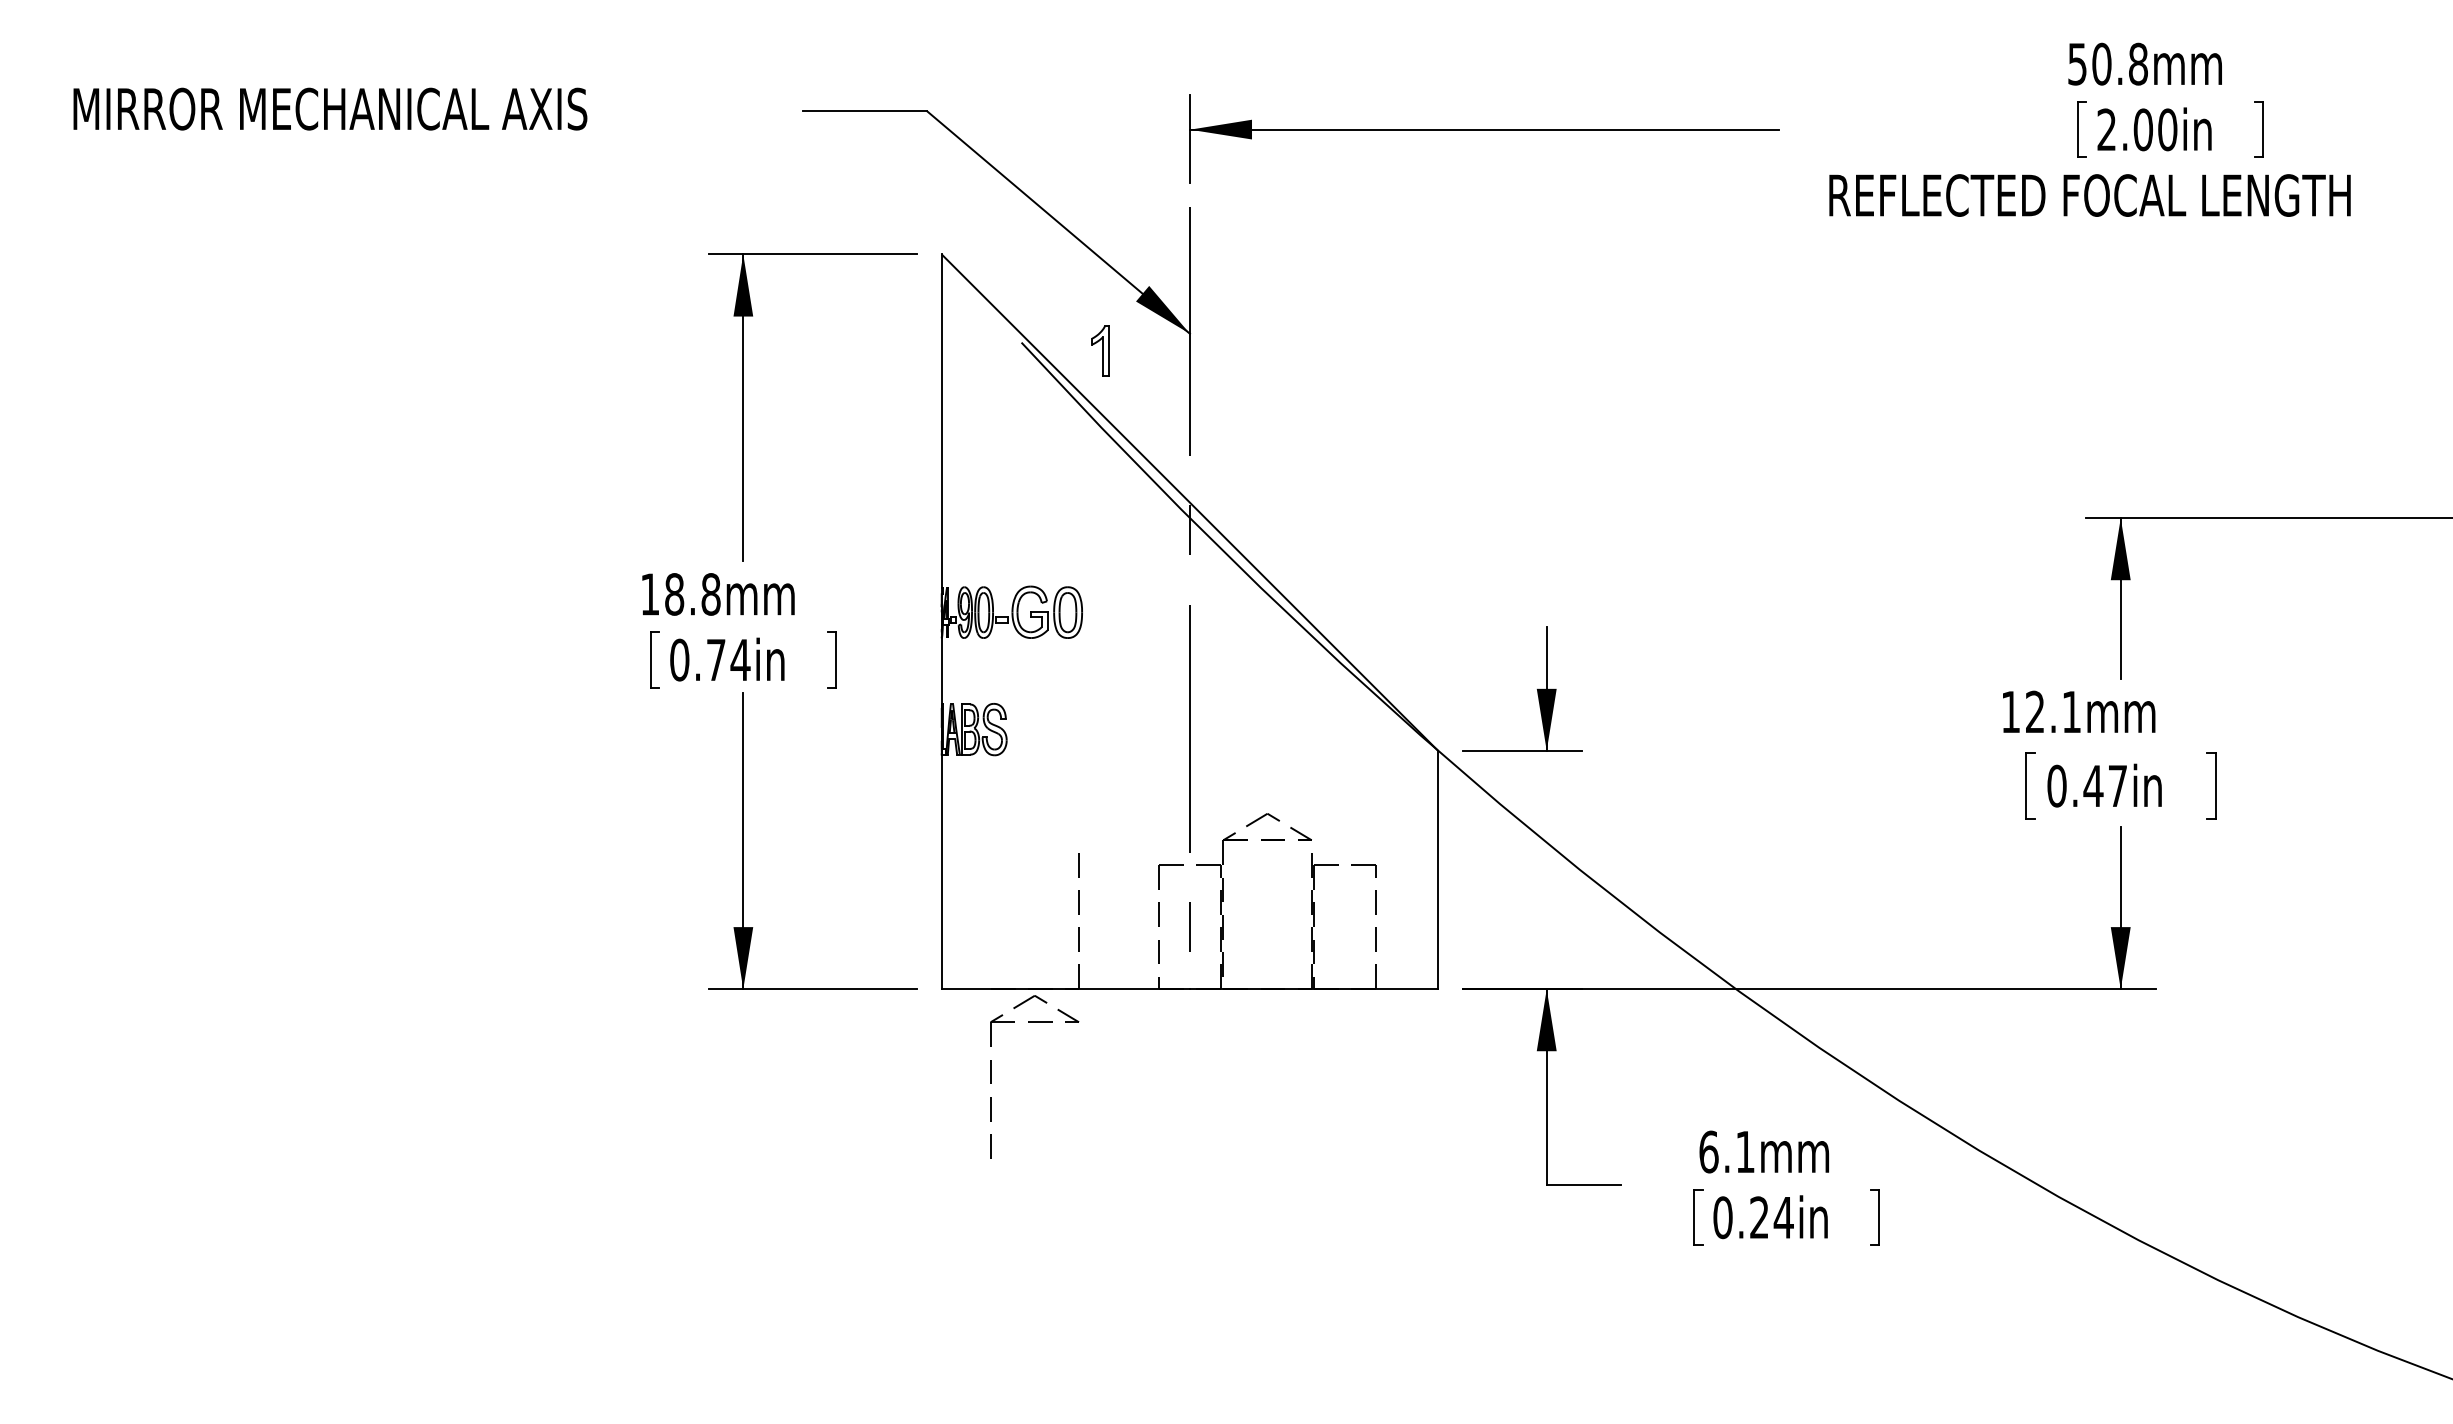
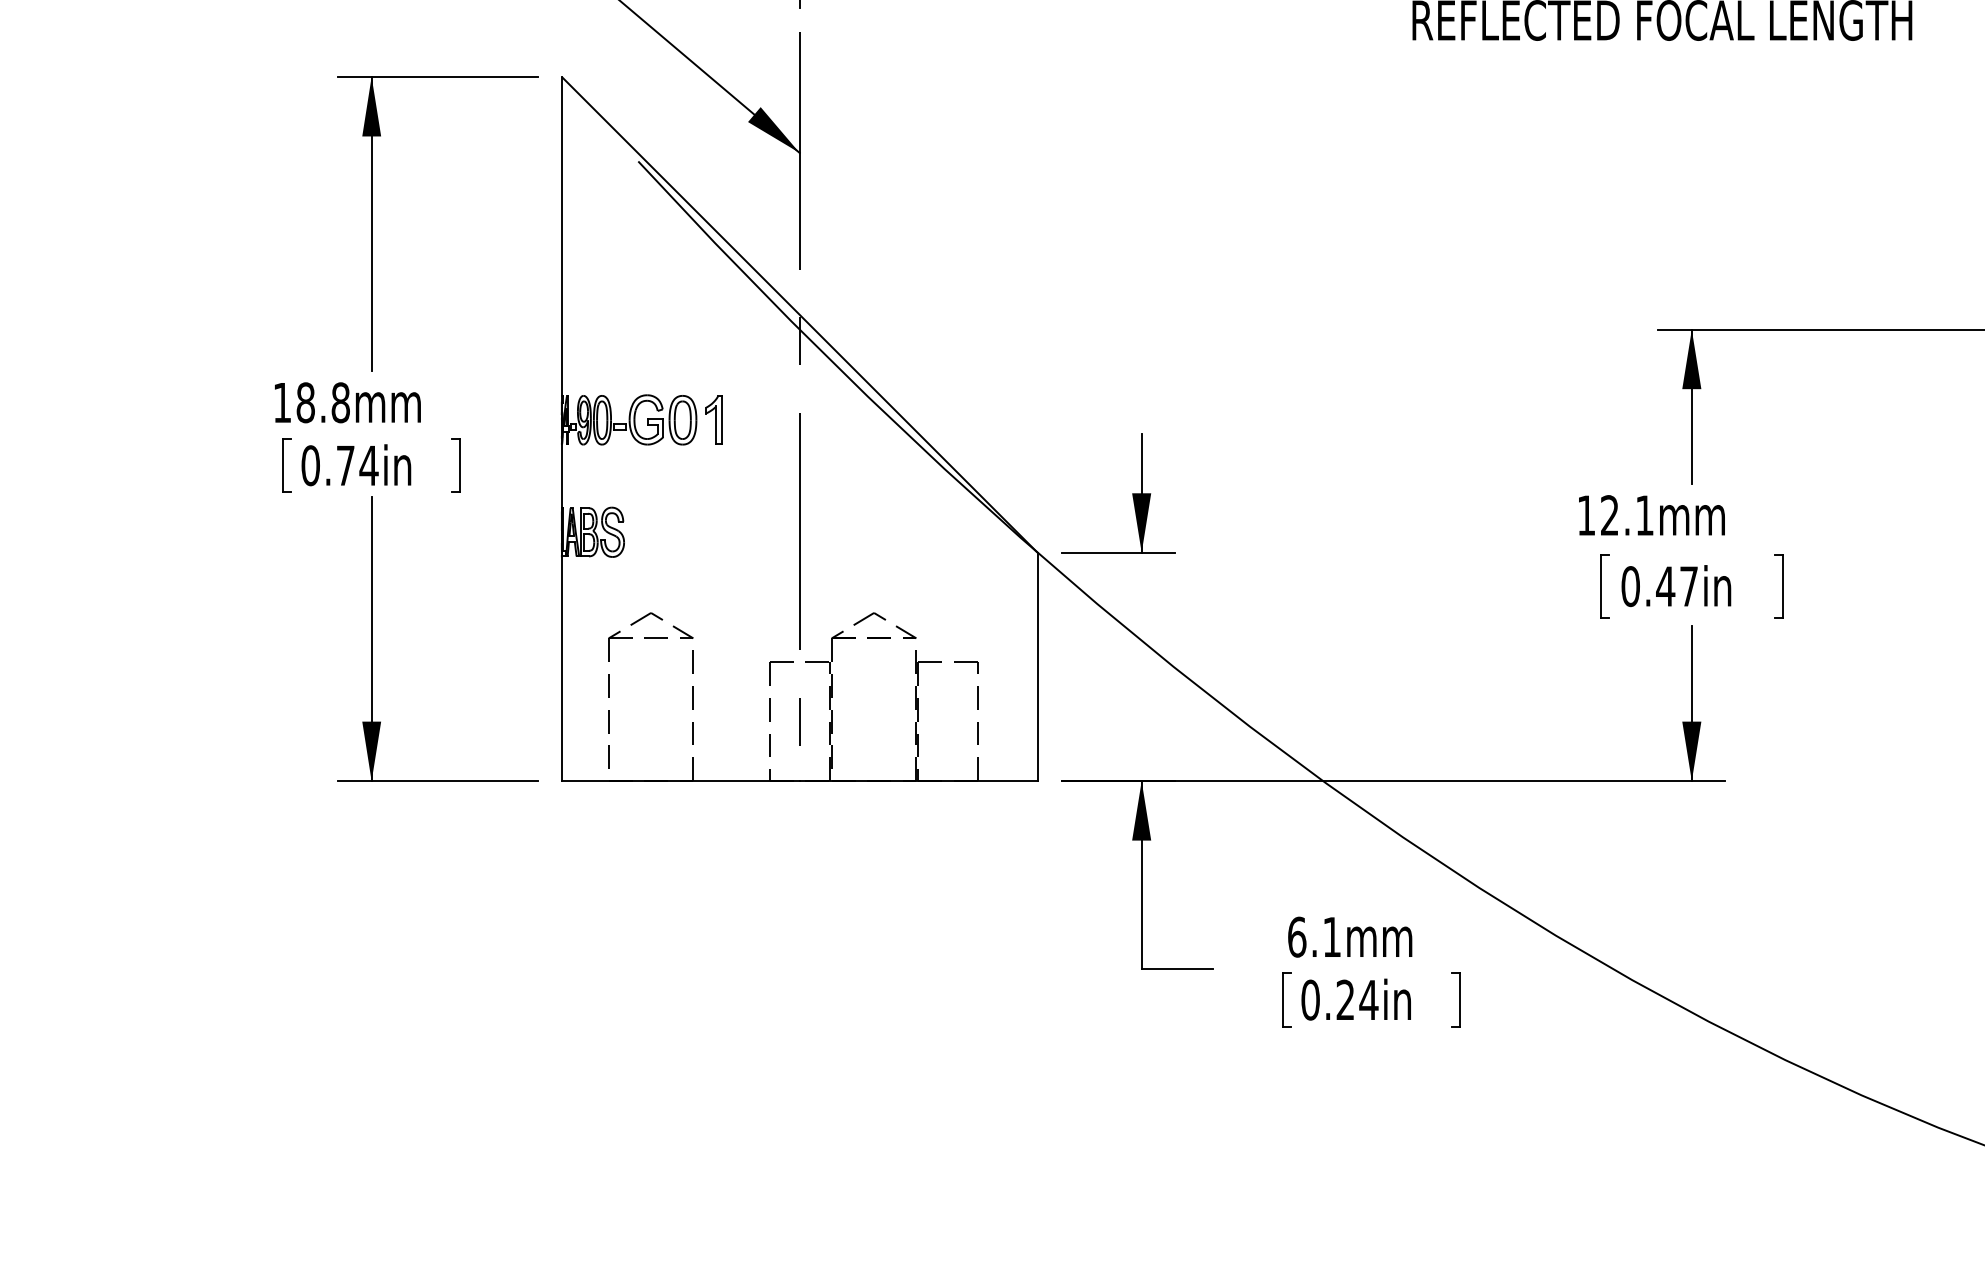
part: (1100, 350) -> (714, 419), moved
part: (991, 1076) -> (609, 690), moved

